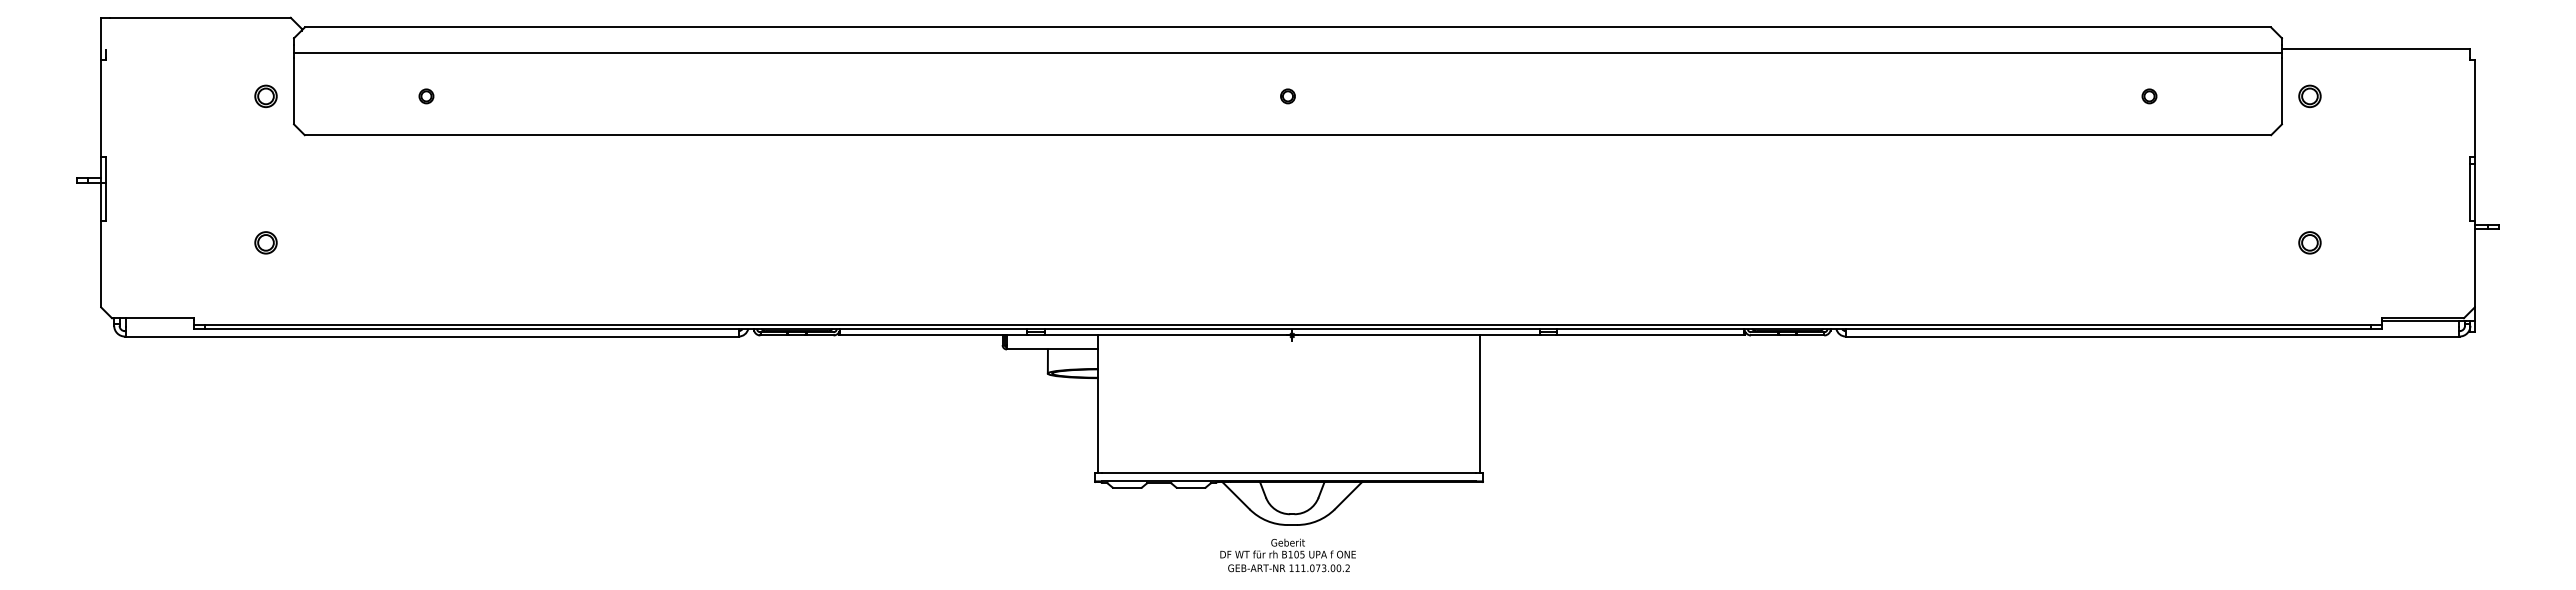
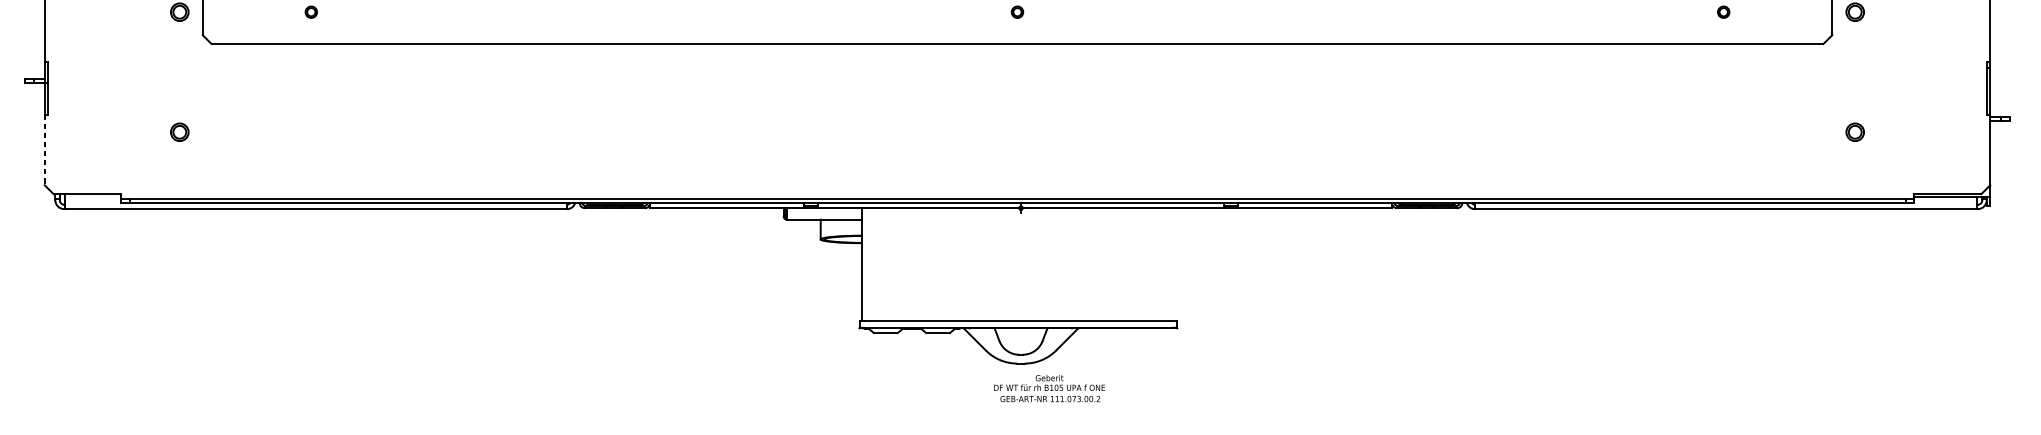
line: (101, 264) -> (44, 150), solid -> dashed
line: (1479, 403) -> (1174, 263), removed
text: (1287, 555) -> (1049, 388), moved

